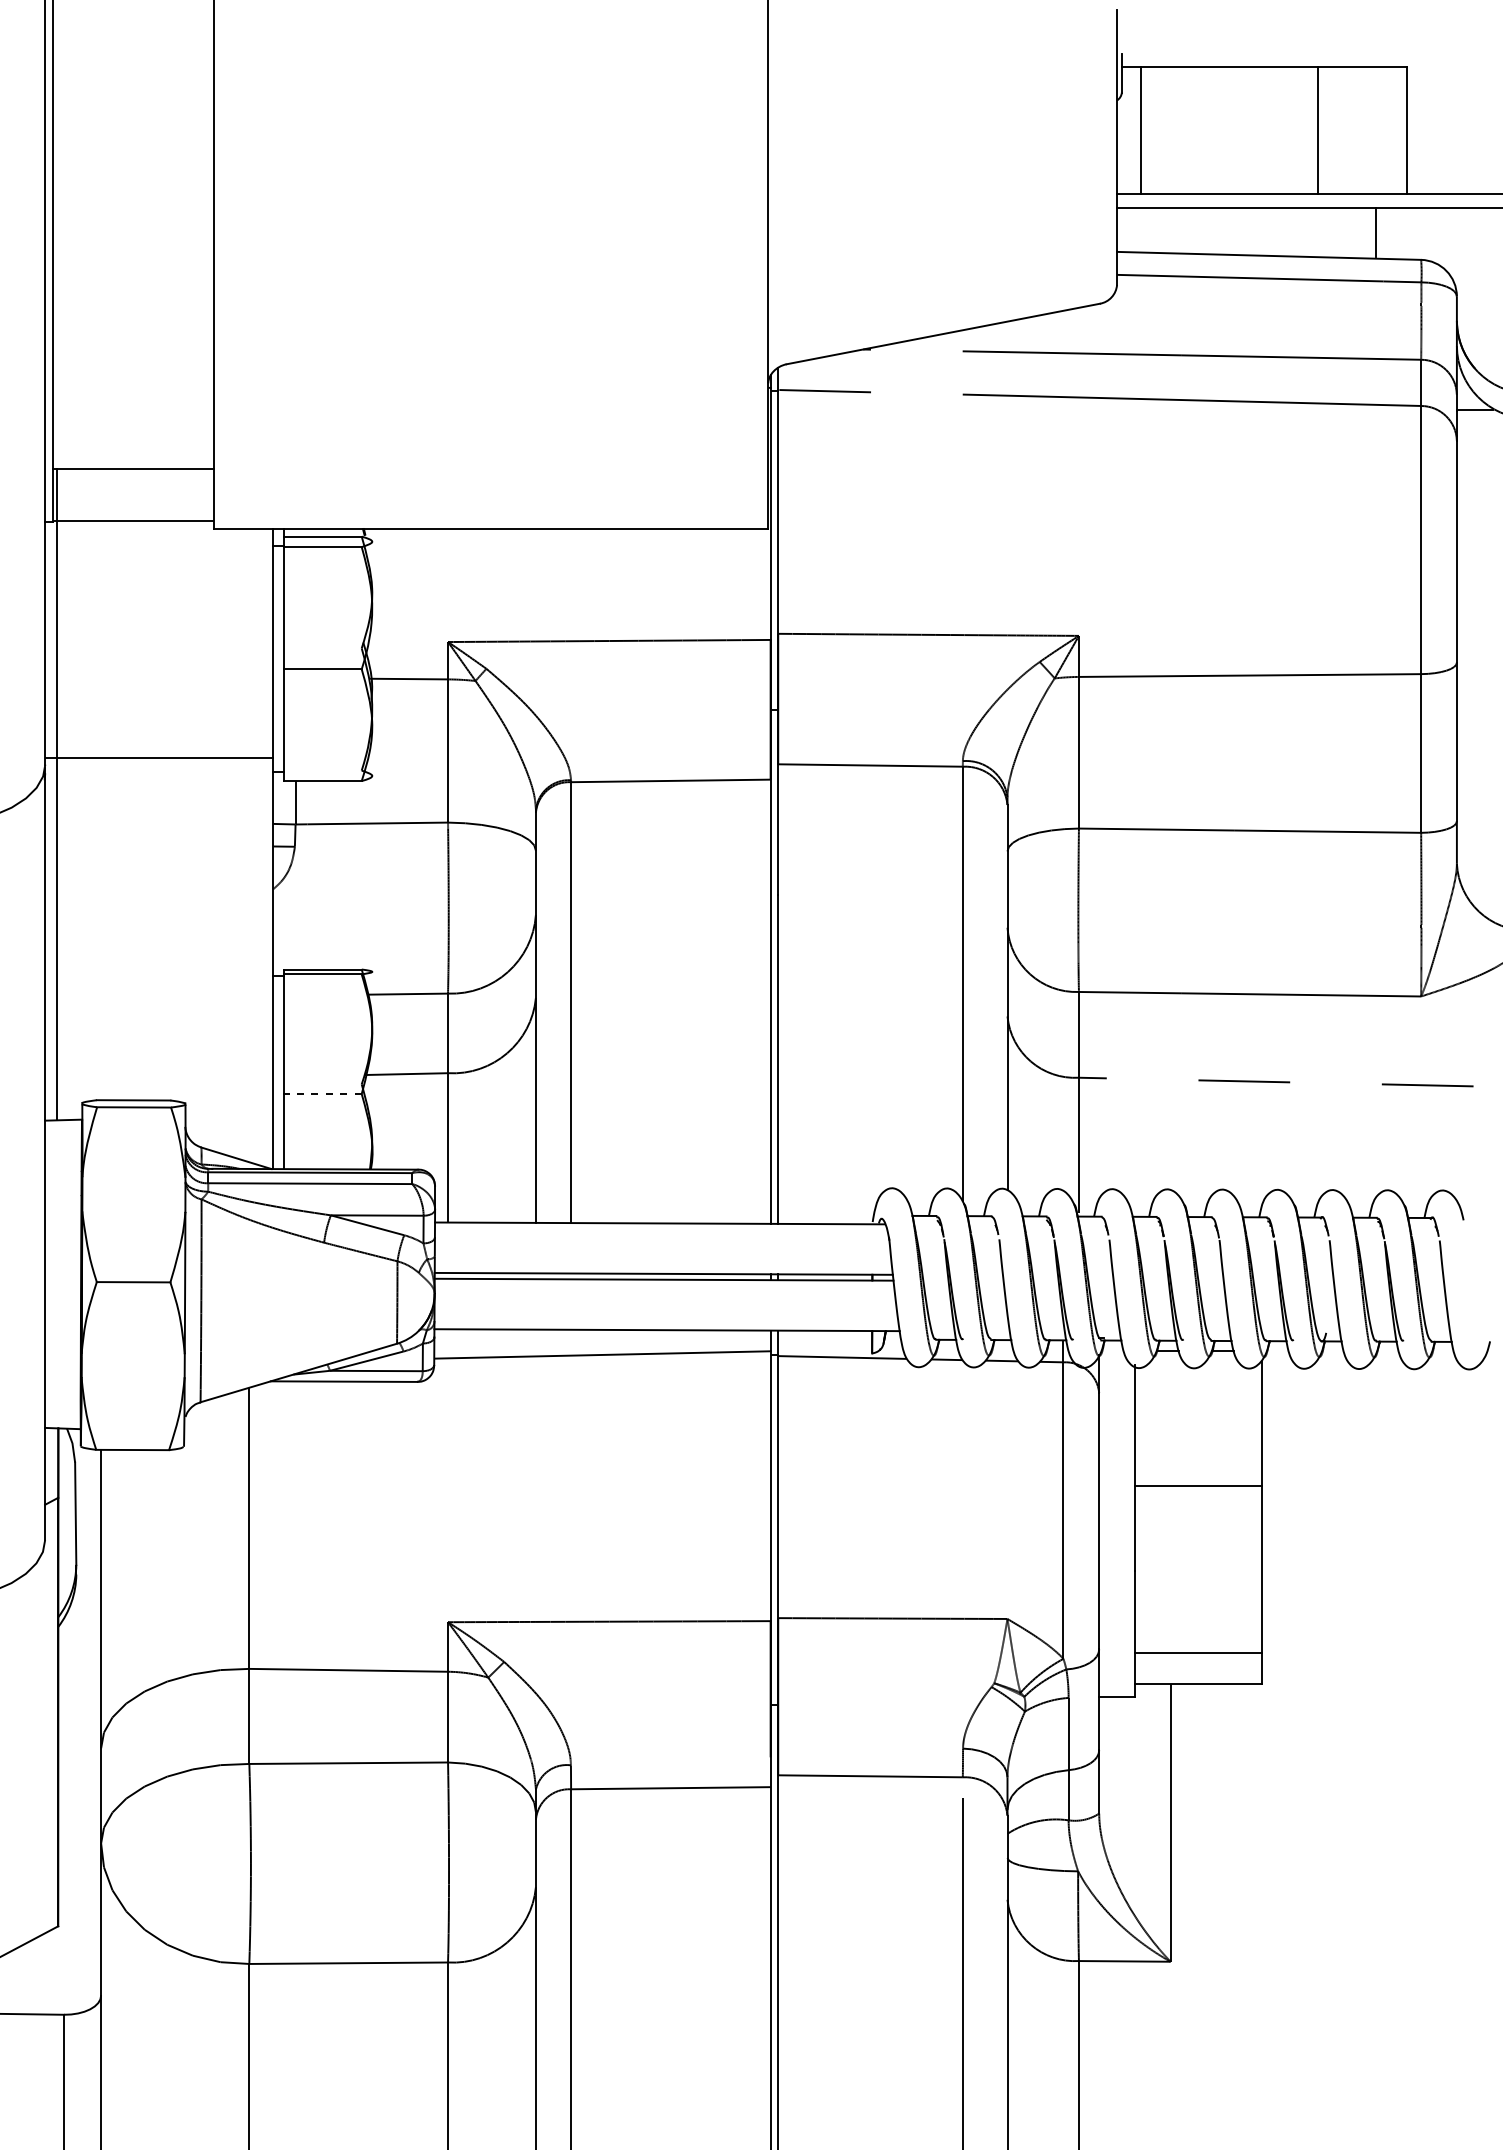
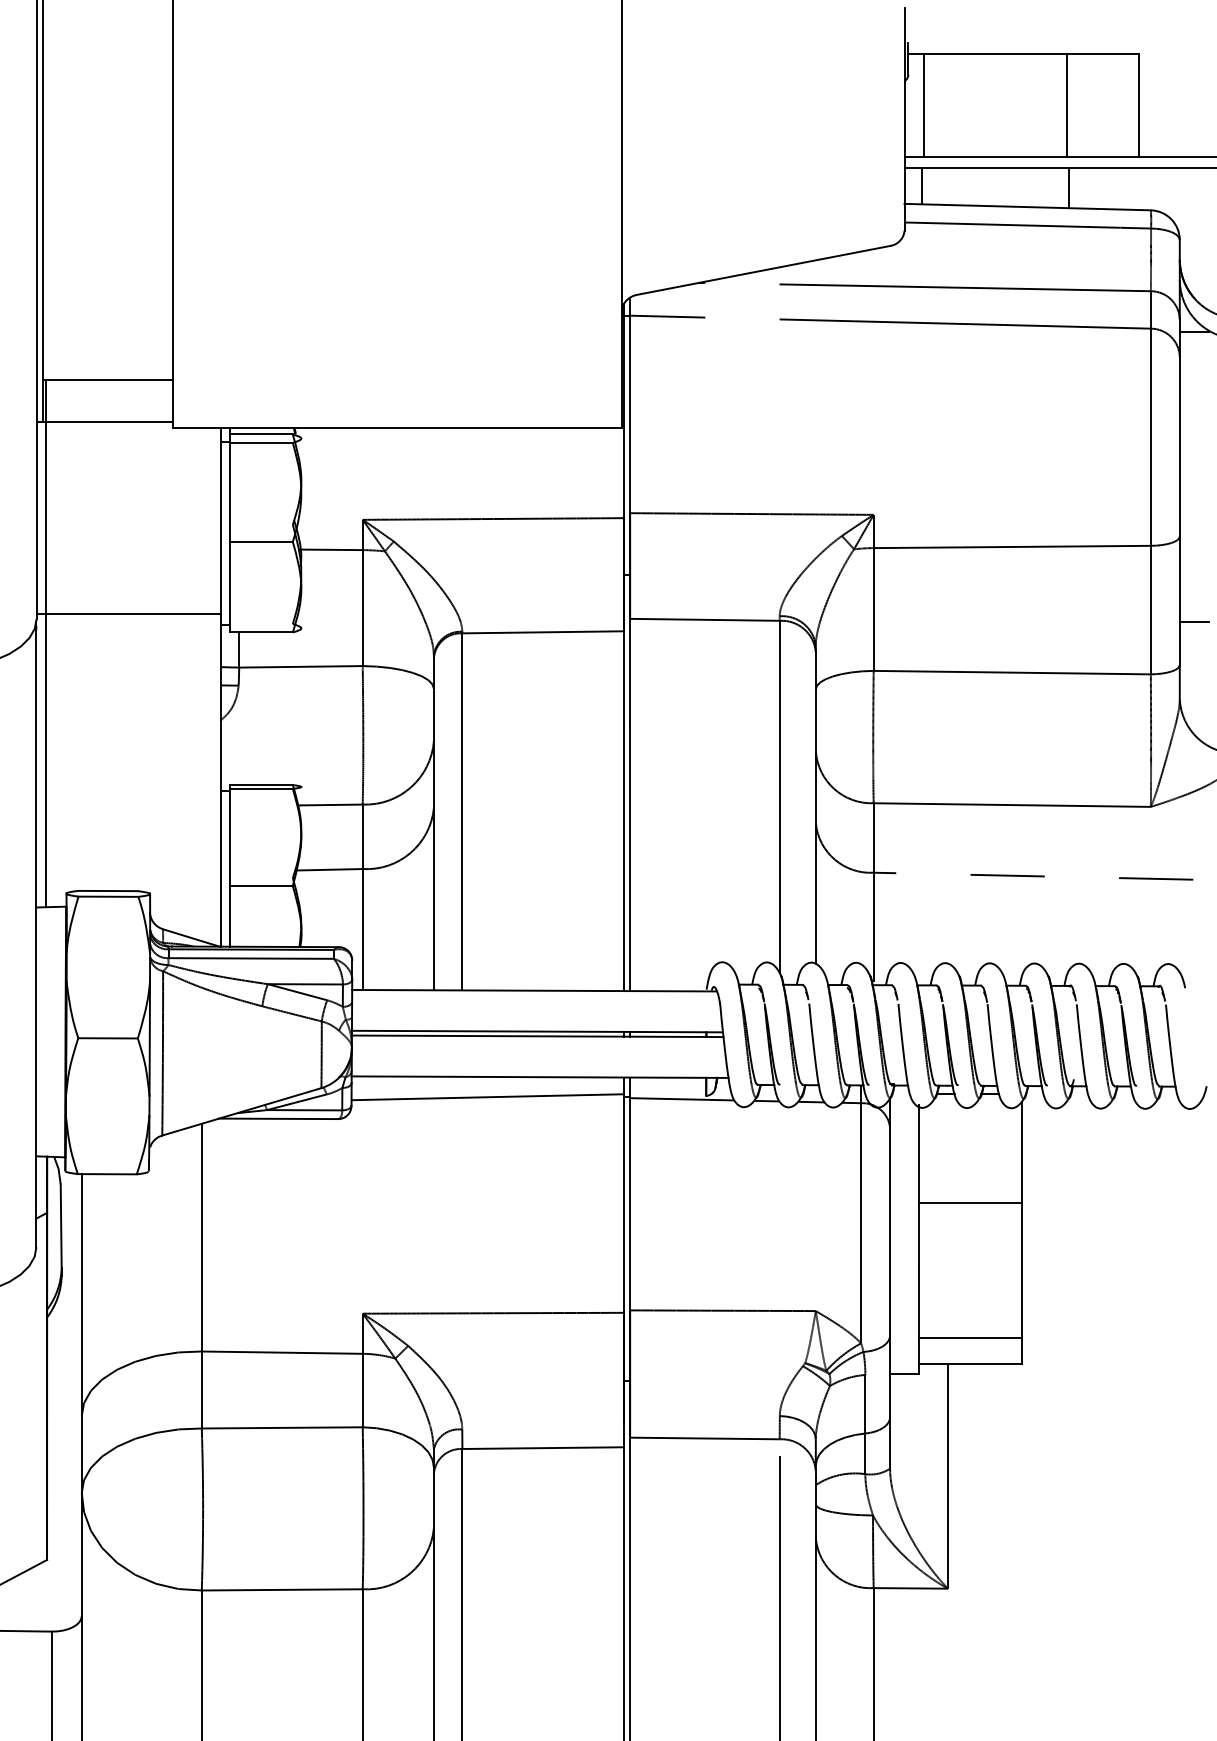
line: (1139, 229) -> (922, 185), added
line: (1375, 232) -> (1068, 188), moved
line: (1474, 768) -> (1194, 622), added
line: (322, 1094) -> (261, 886), dashed -> solid

